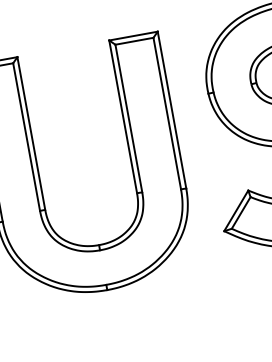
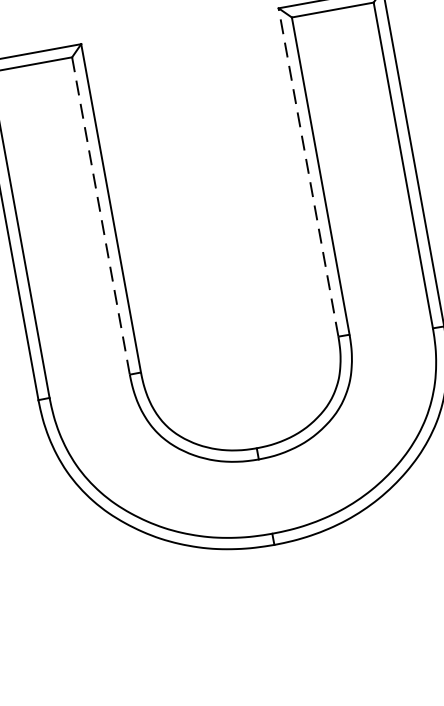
line: (123, 116) -> (309, 171), solid -> dashed
line: (26, 137) -> (100, 216), solid -> dashed

